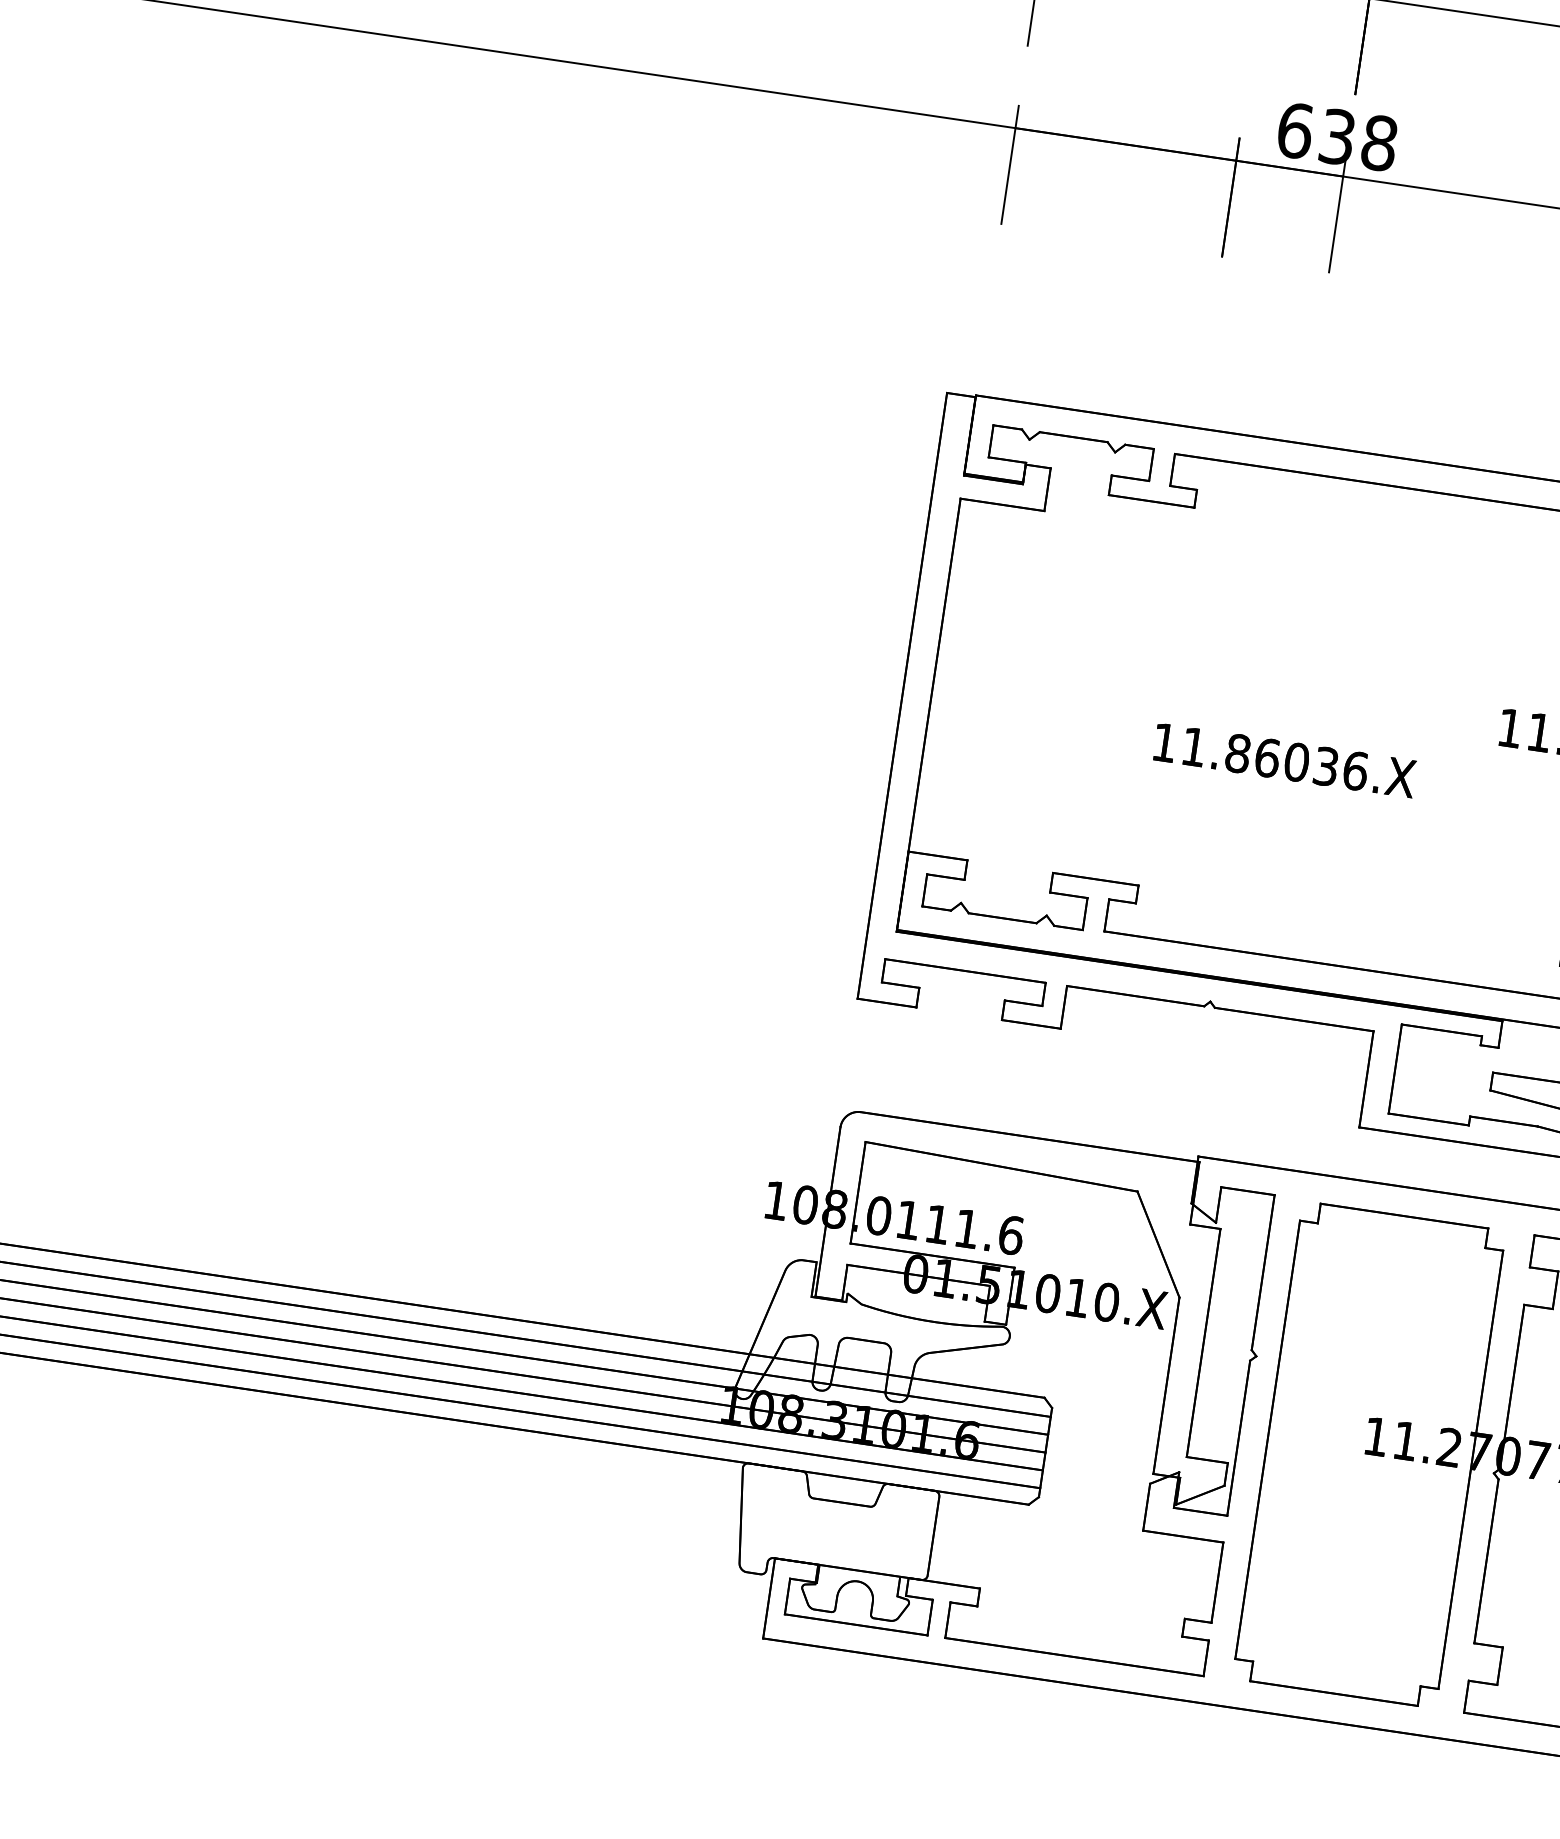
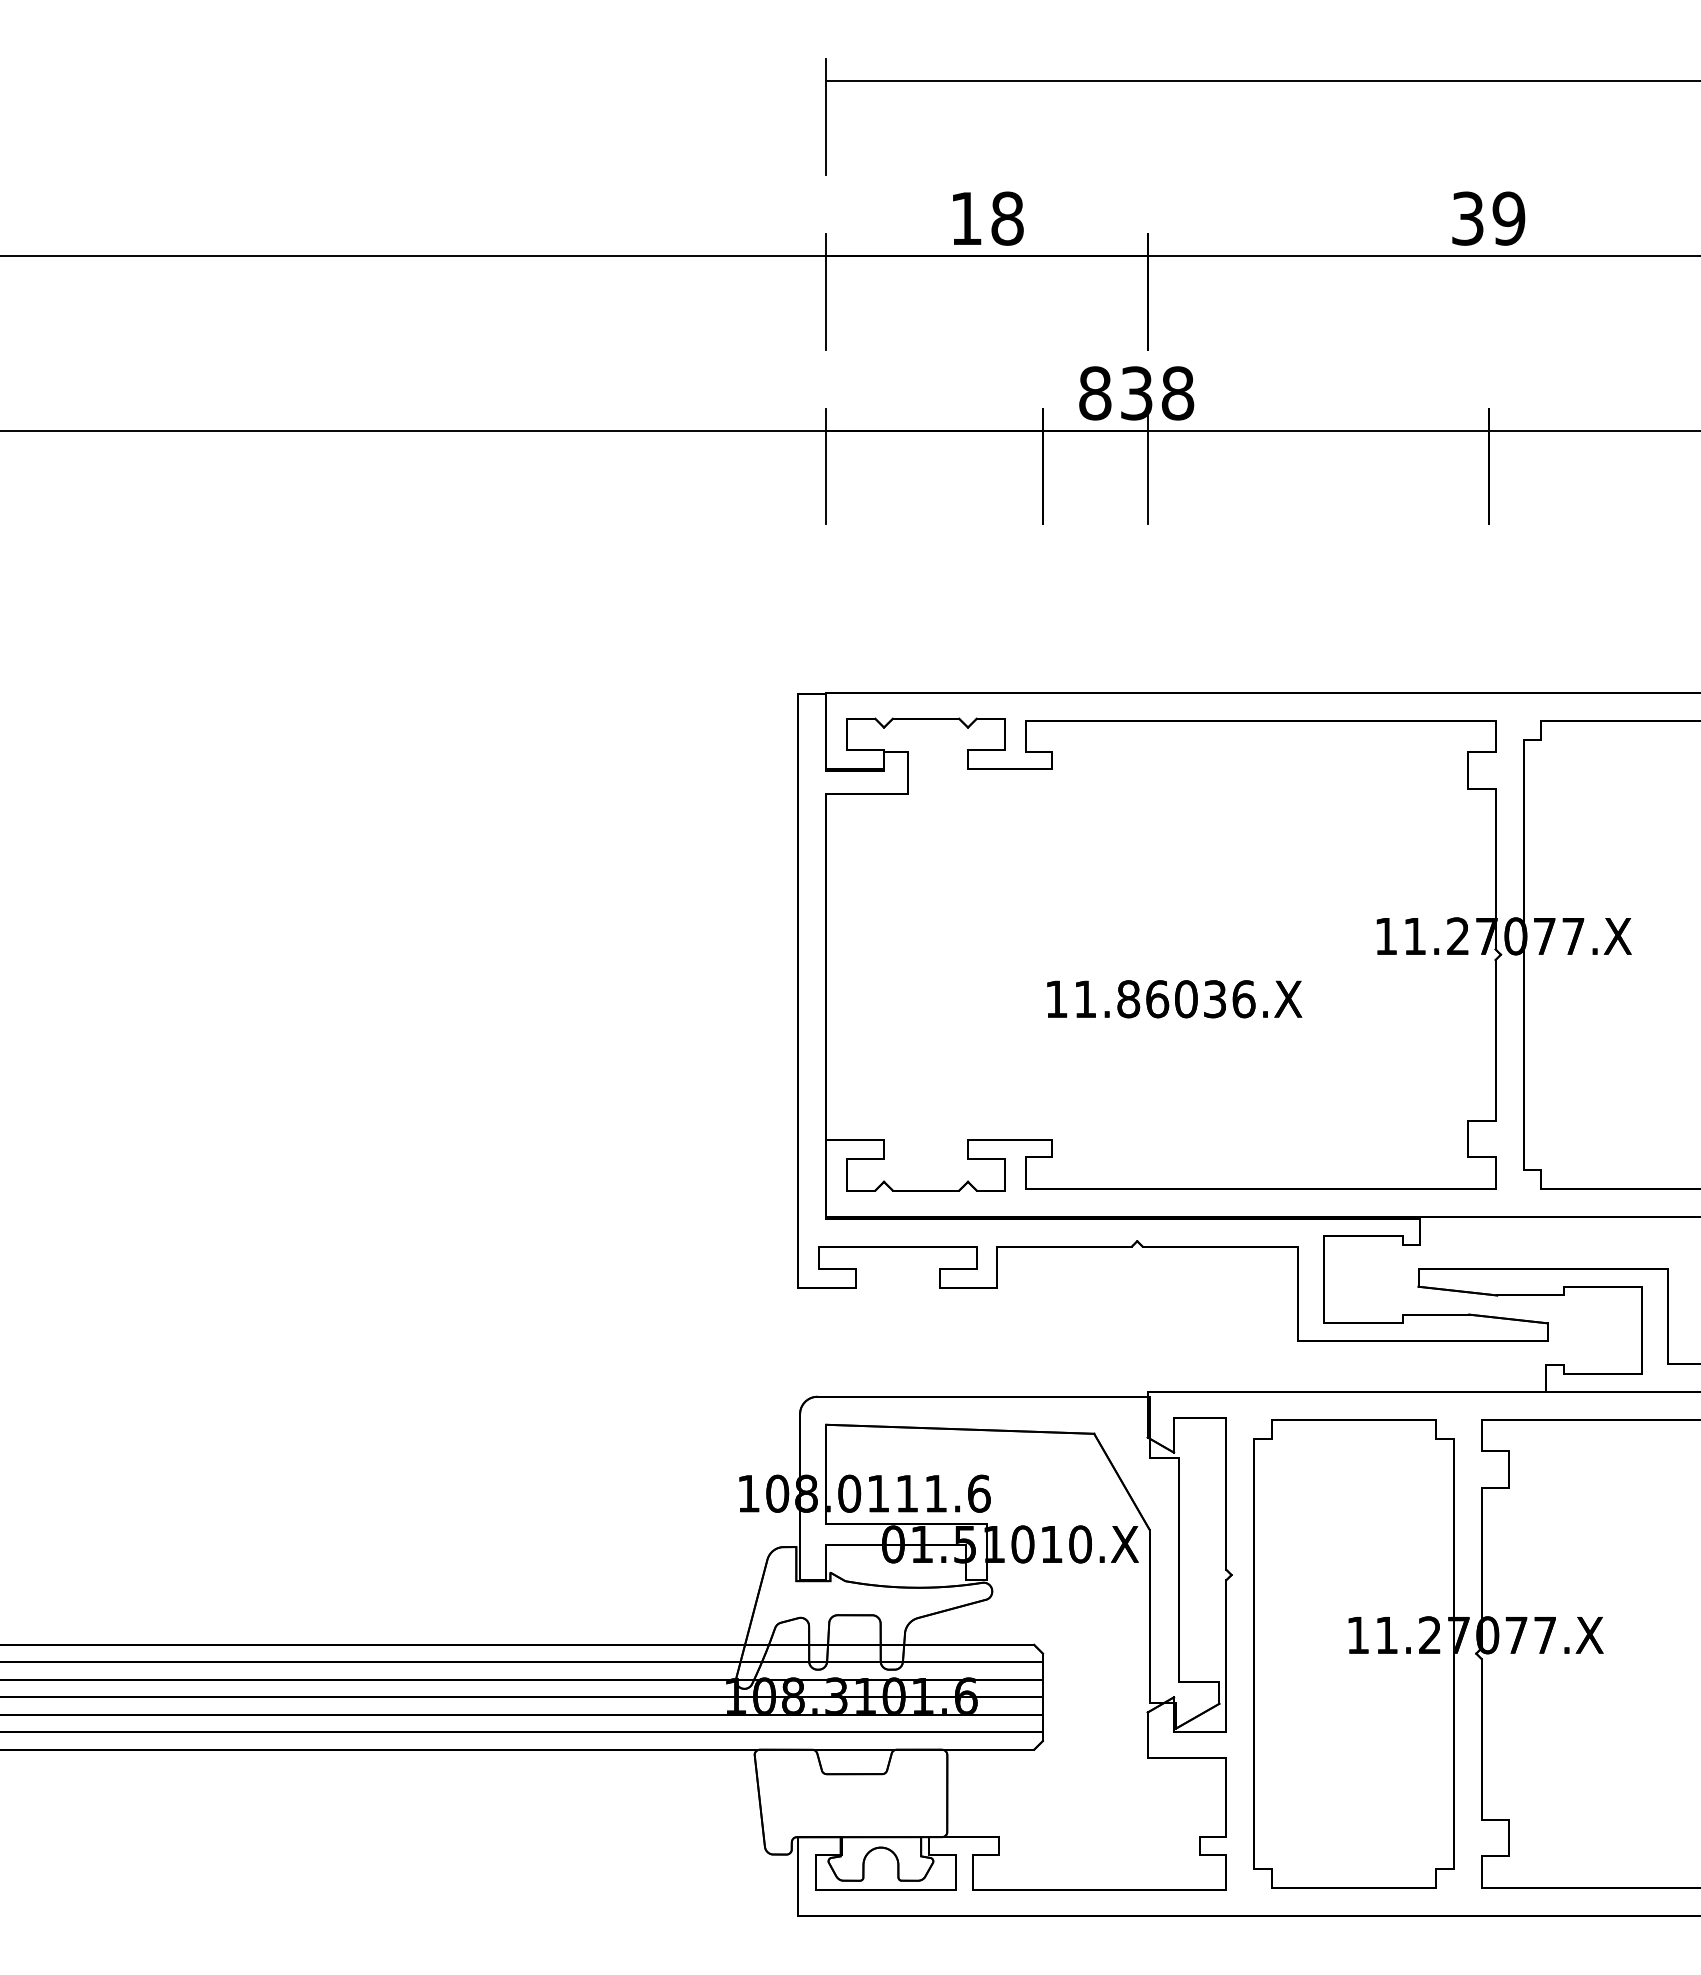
text: (1295, 130) -> (1095, 393), 6 -> 8

